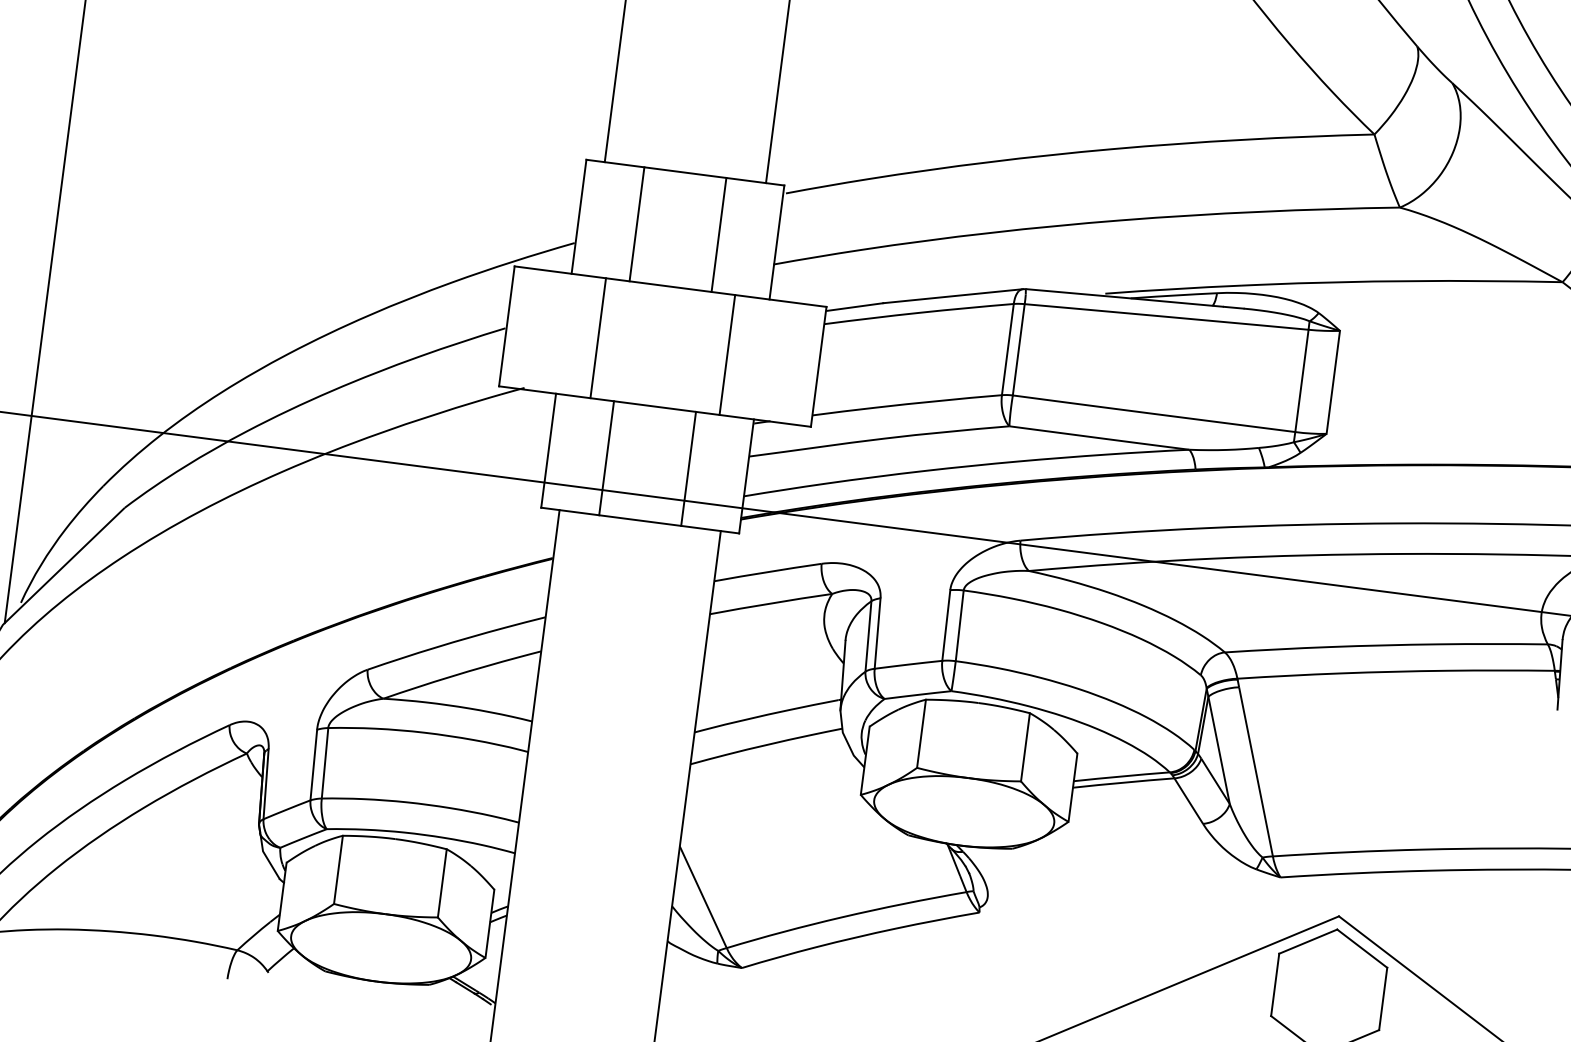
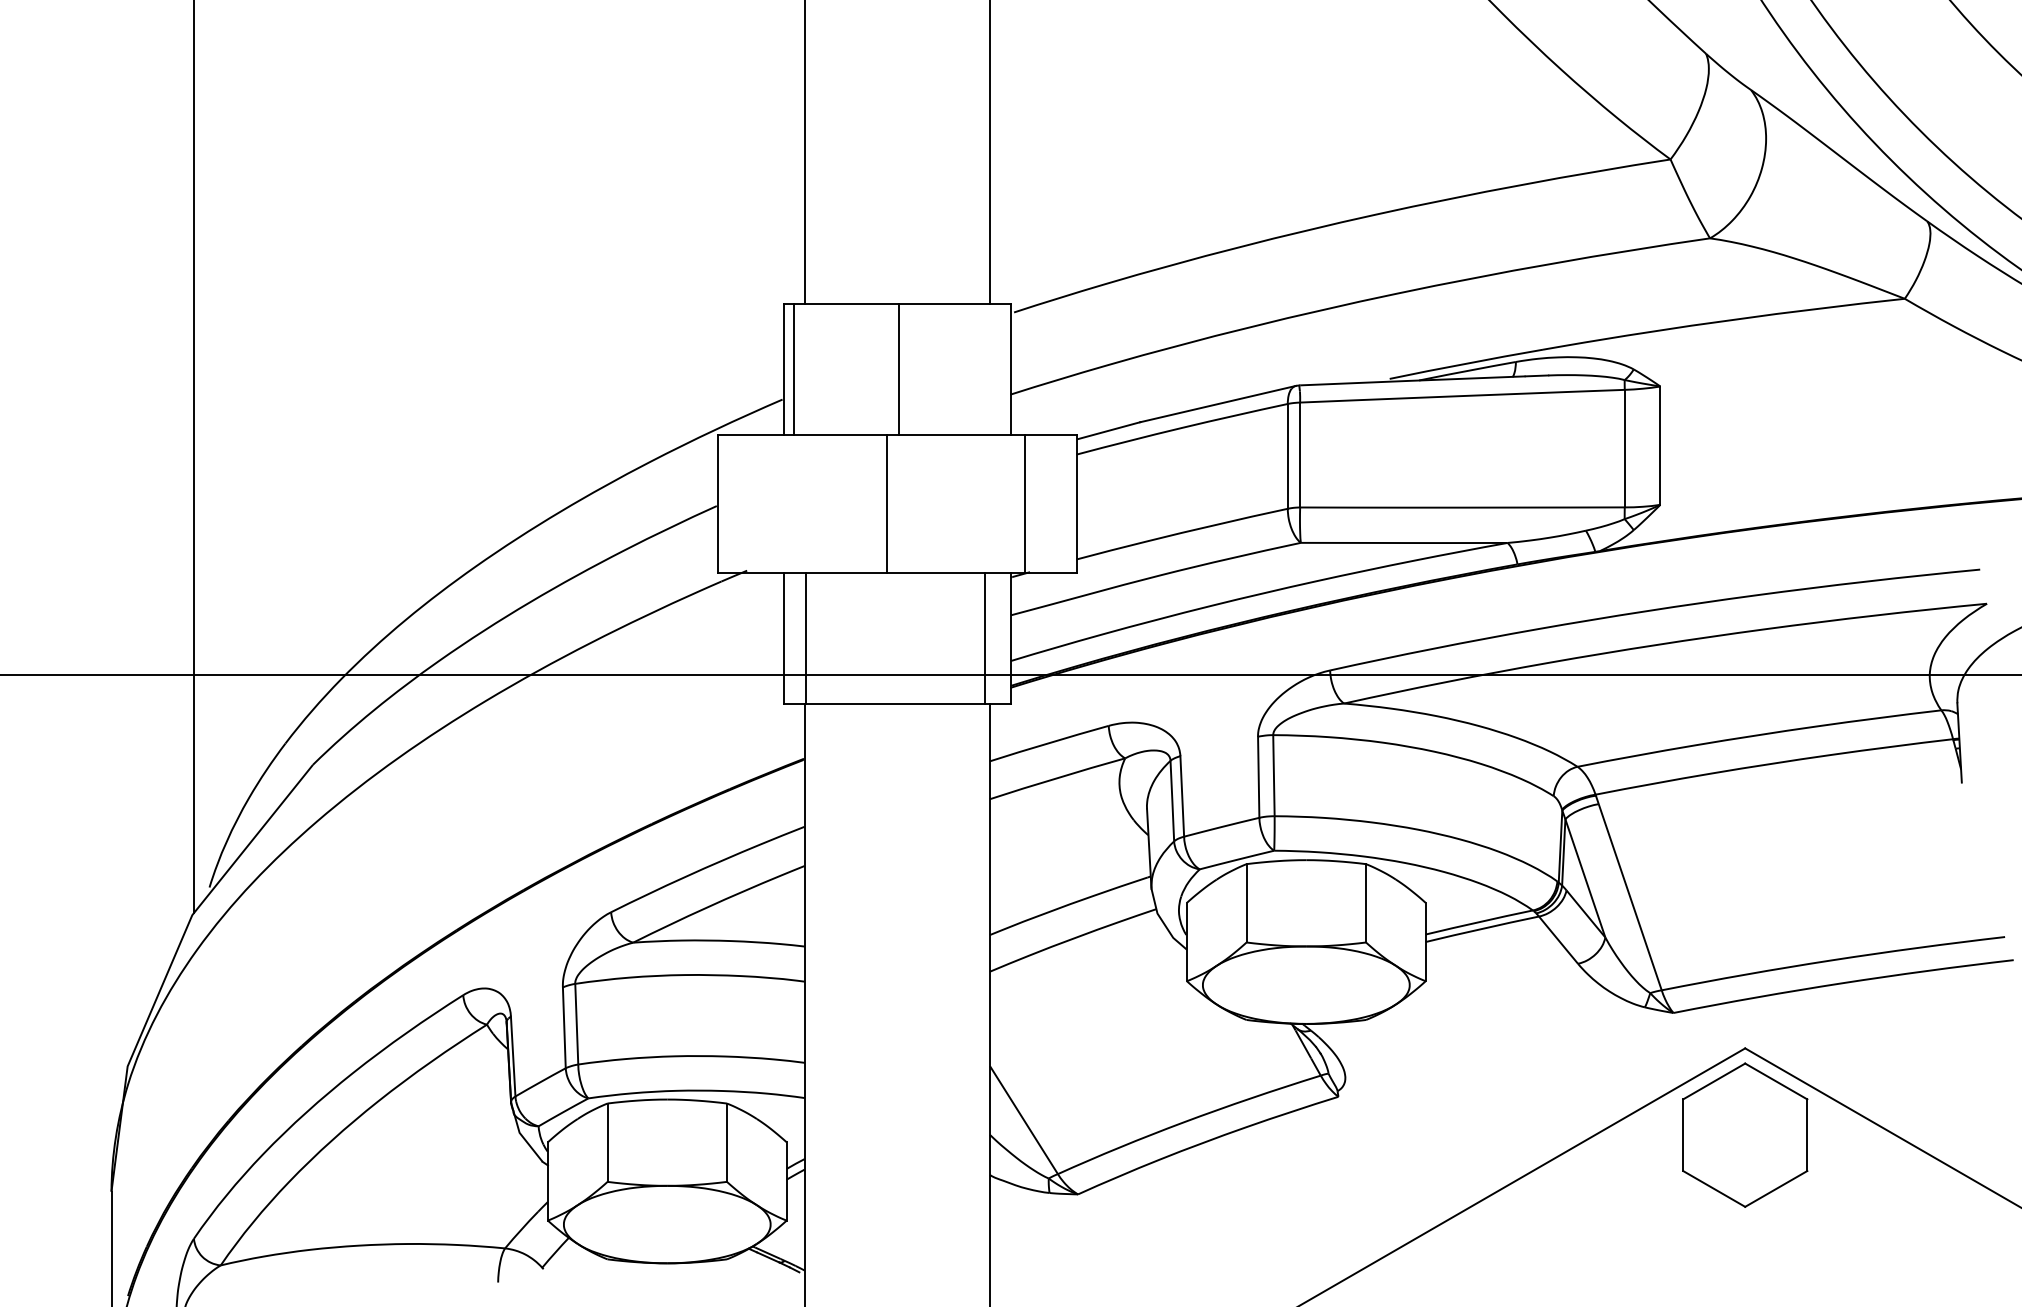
line: (637, 223) -> (794, 368), moved
line: (719, 234) -> (899, 368), moved
line: (598, 338) -> (887, 503), moved
line: (727, 354) -> (1024, 503), moved
line: (606, 457) -> (806, 637), moved
line: (688, 468) -> (985, 637), moved

